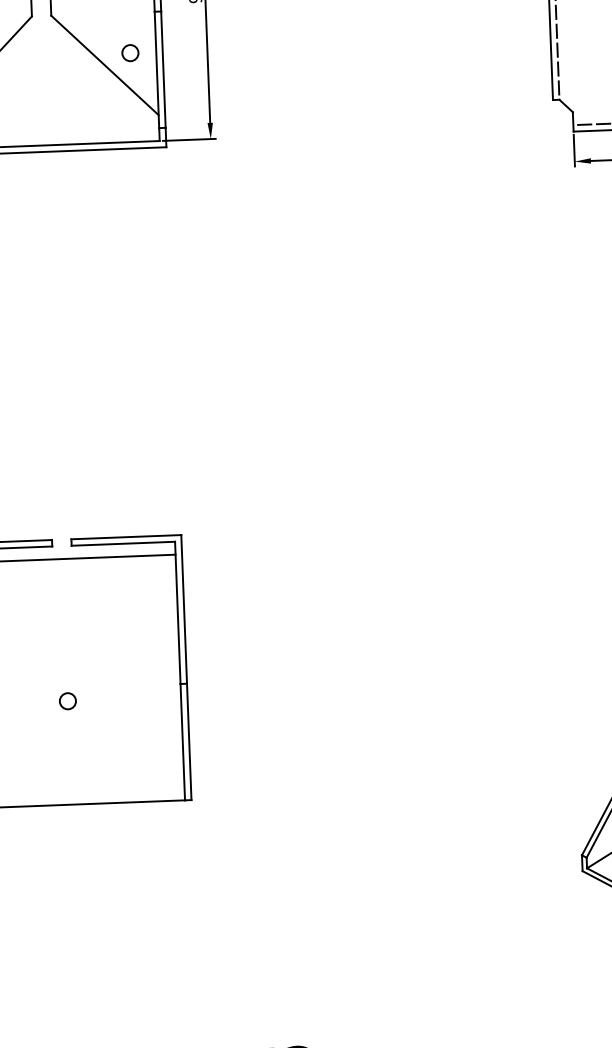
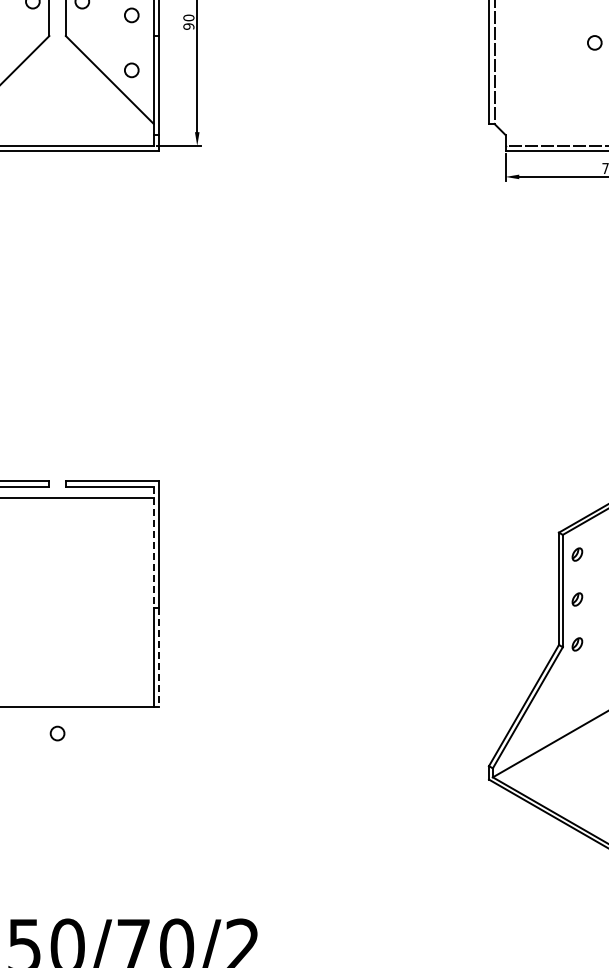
line: (177, 613) -> (153, 547), solid -> dashed
circle: (67, 701) -> (57, 733), moved
line: (189, 742) -> (159, 657), solid -> dashed

